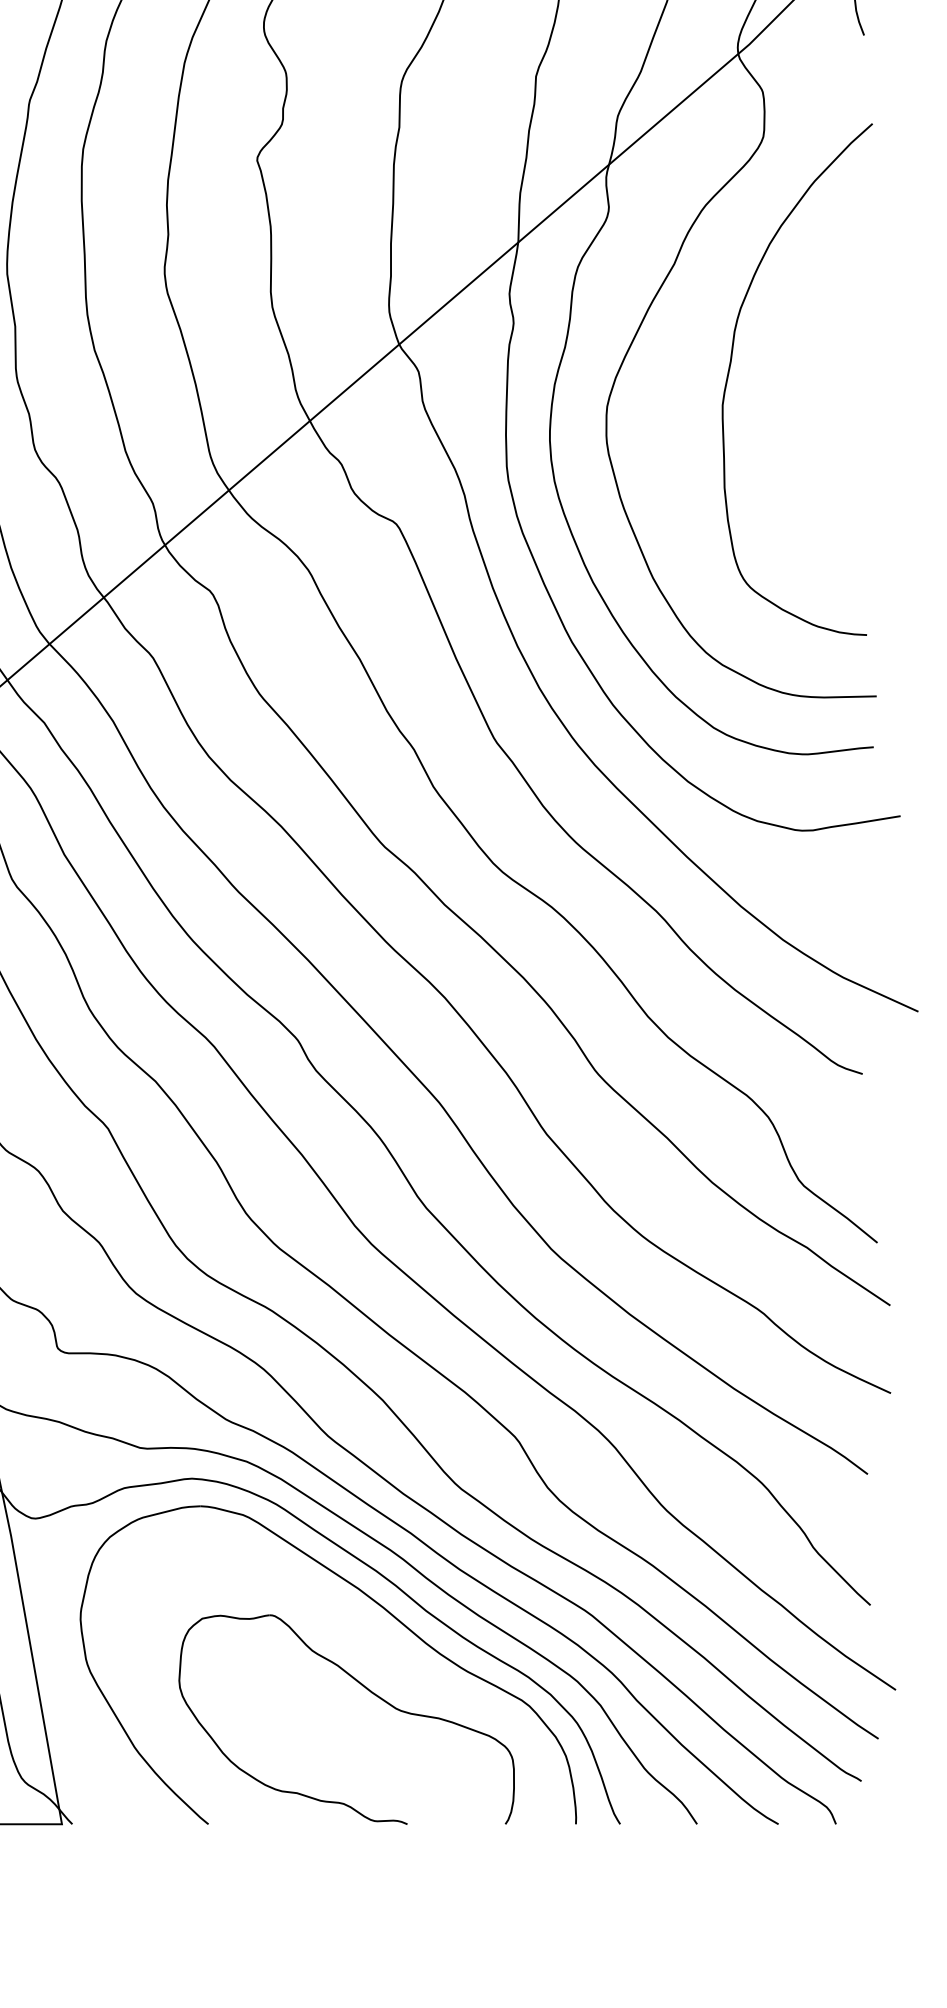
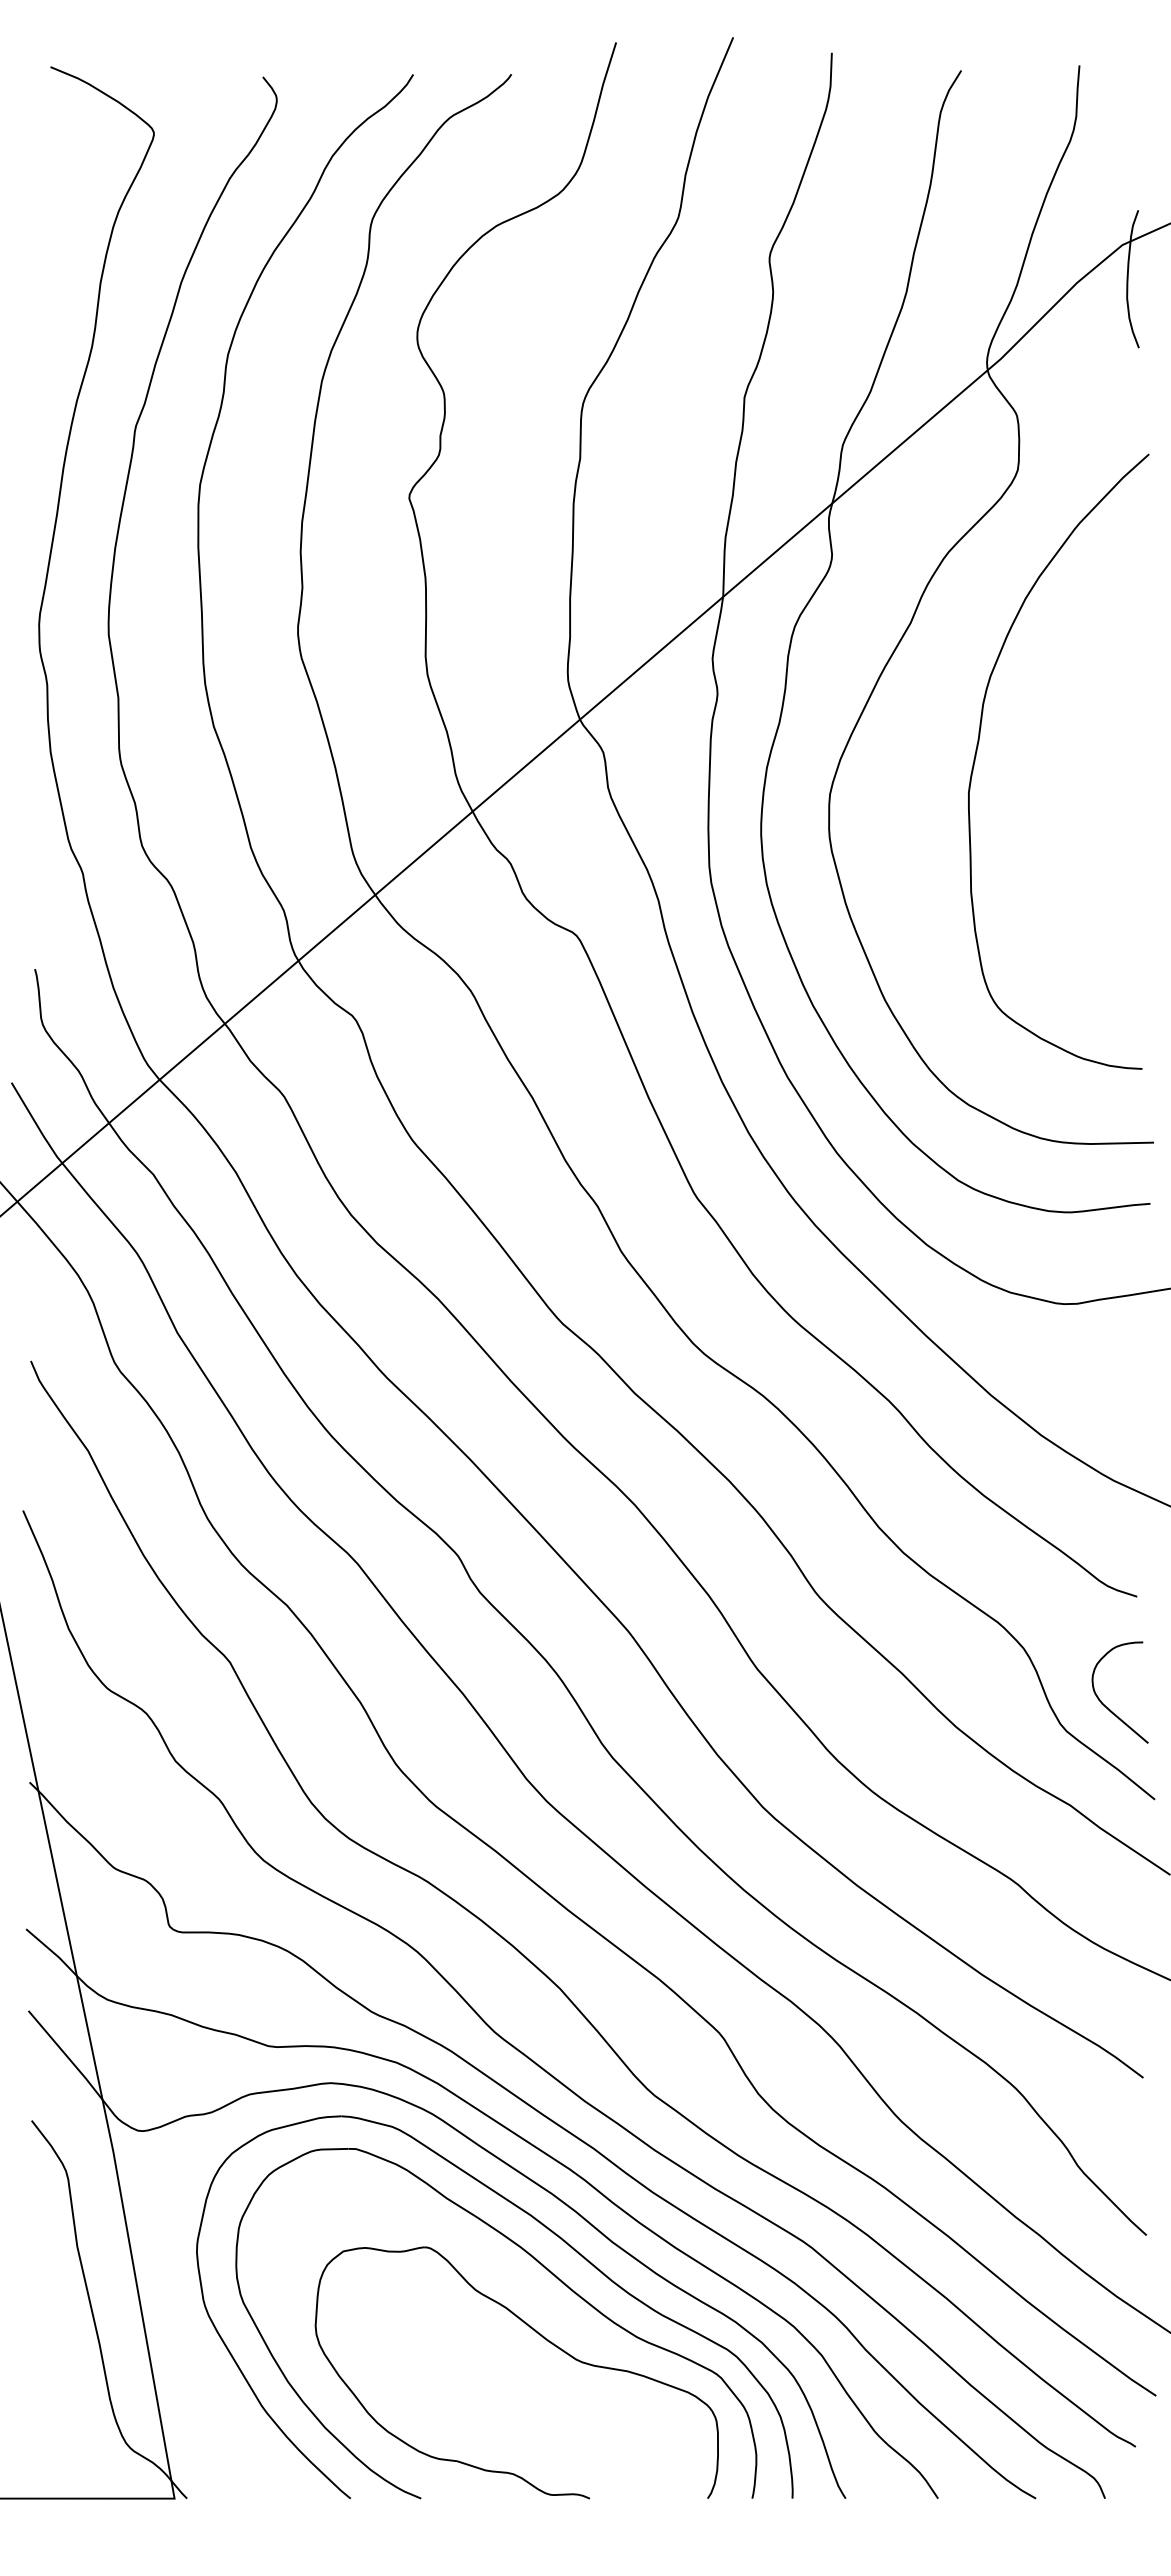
curve: (838, 1166) -> (1108, 1707), added
part: (369, 1632) -> (544, 2268), added

